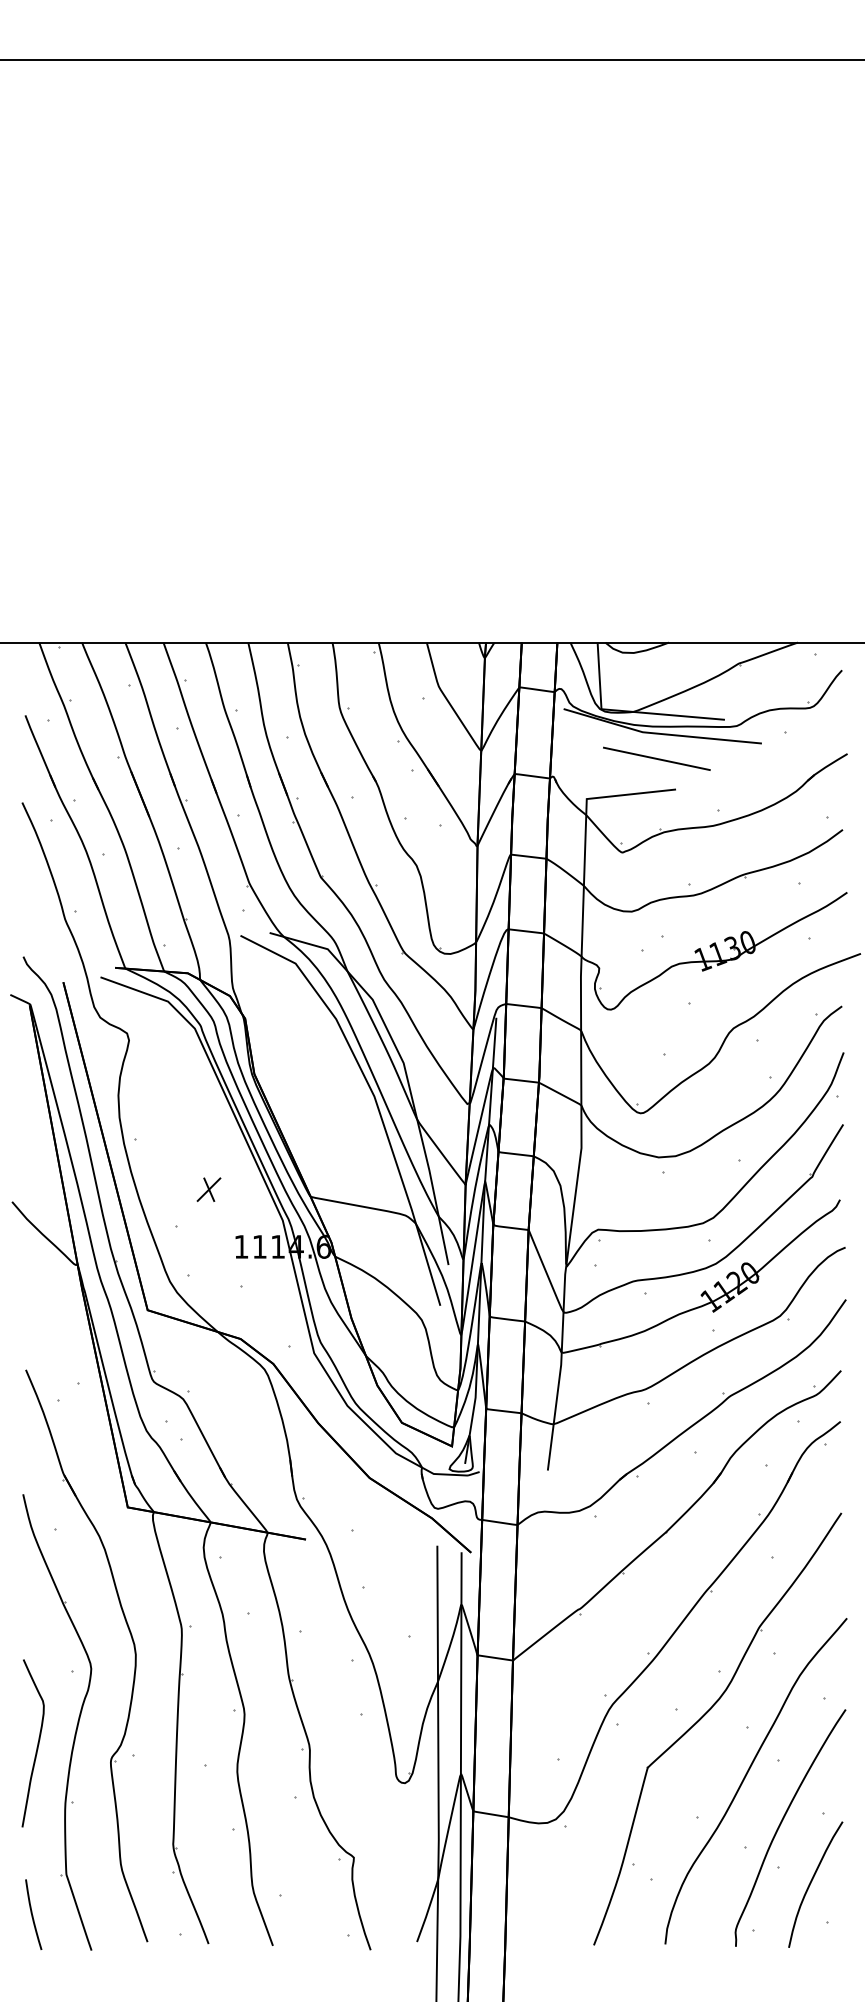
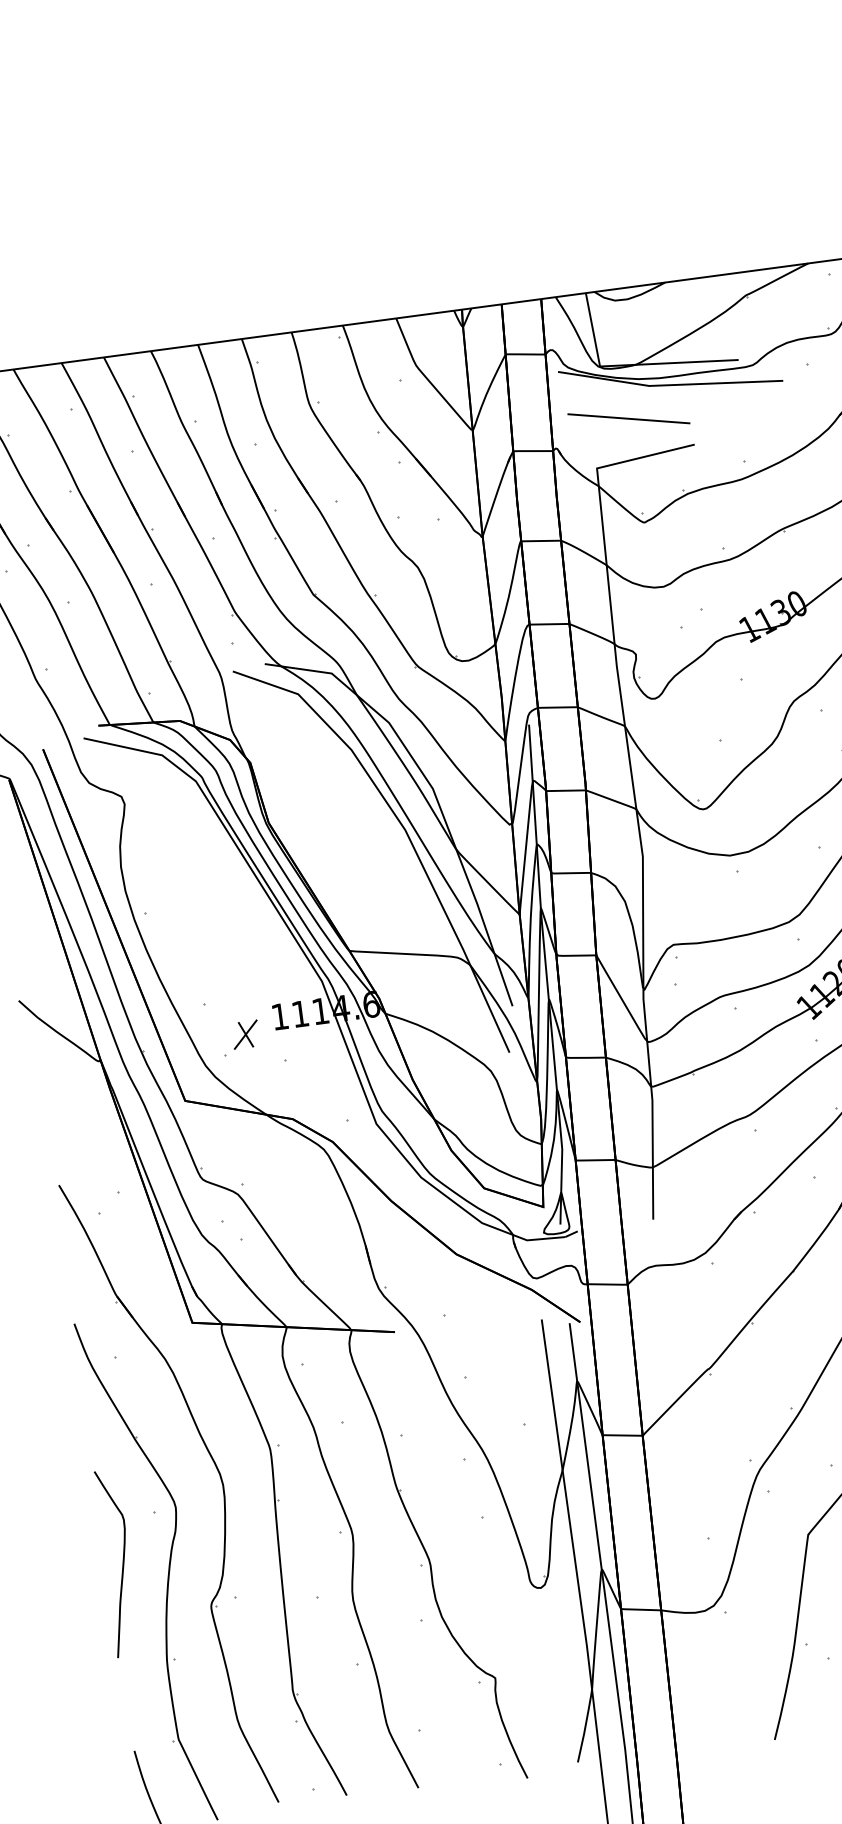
line: (656, 758) -> (628, 418), moved
part: (208, 1189) -> (245, 1034), moved
curve: (37, 1743) -> (122, 1562), moved

